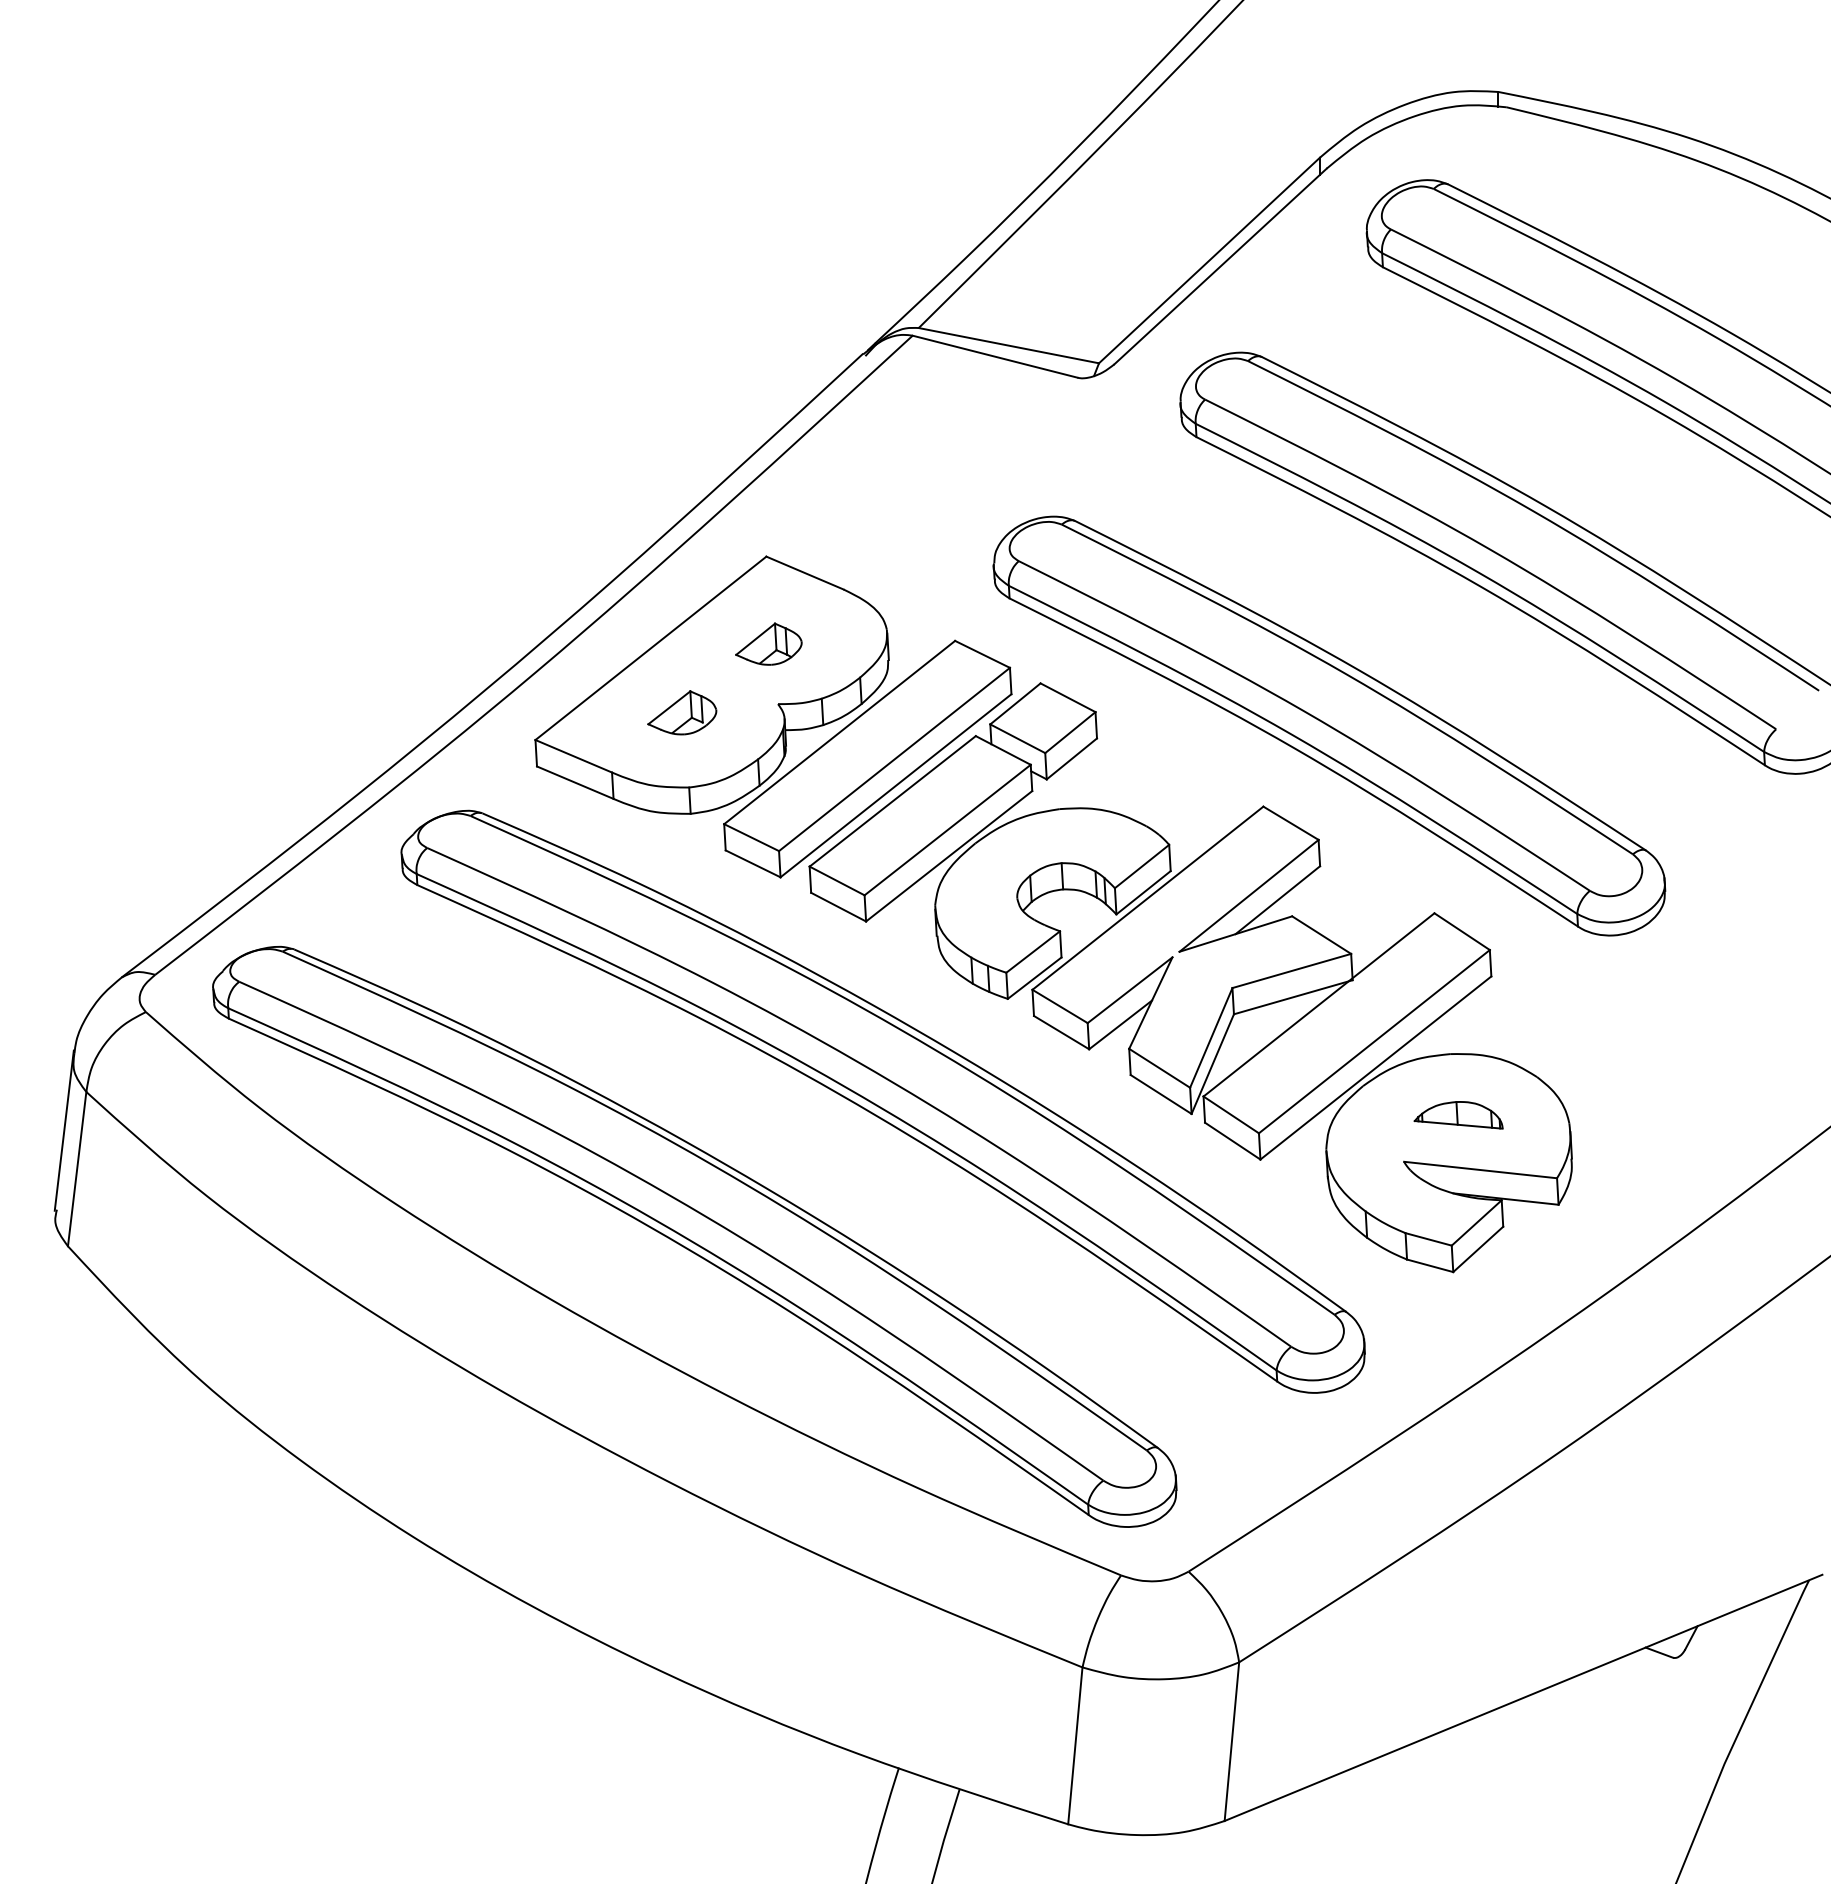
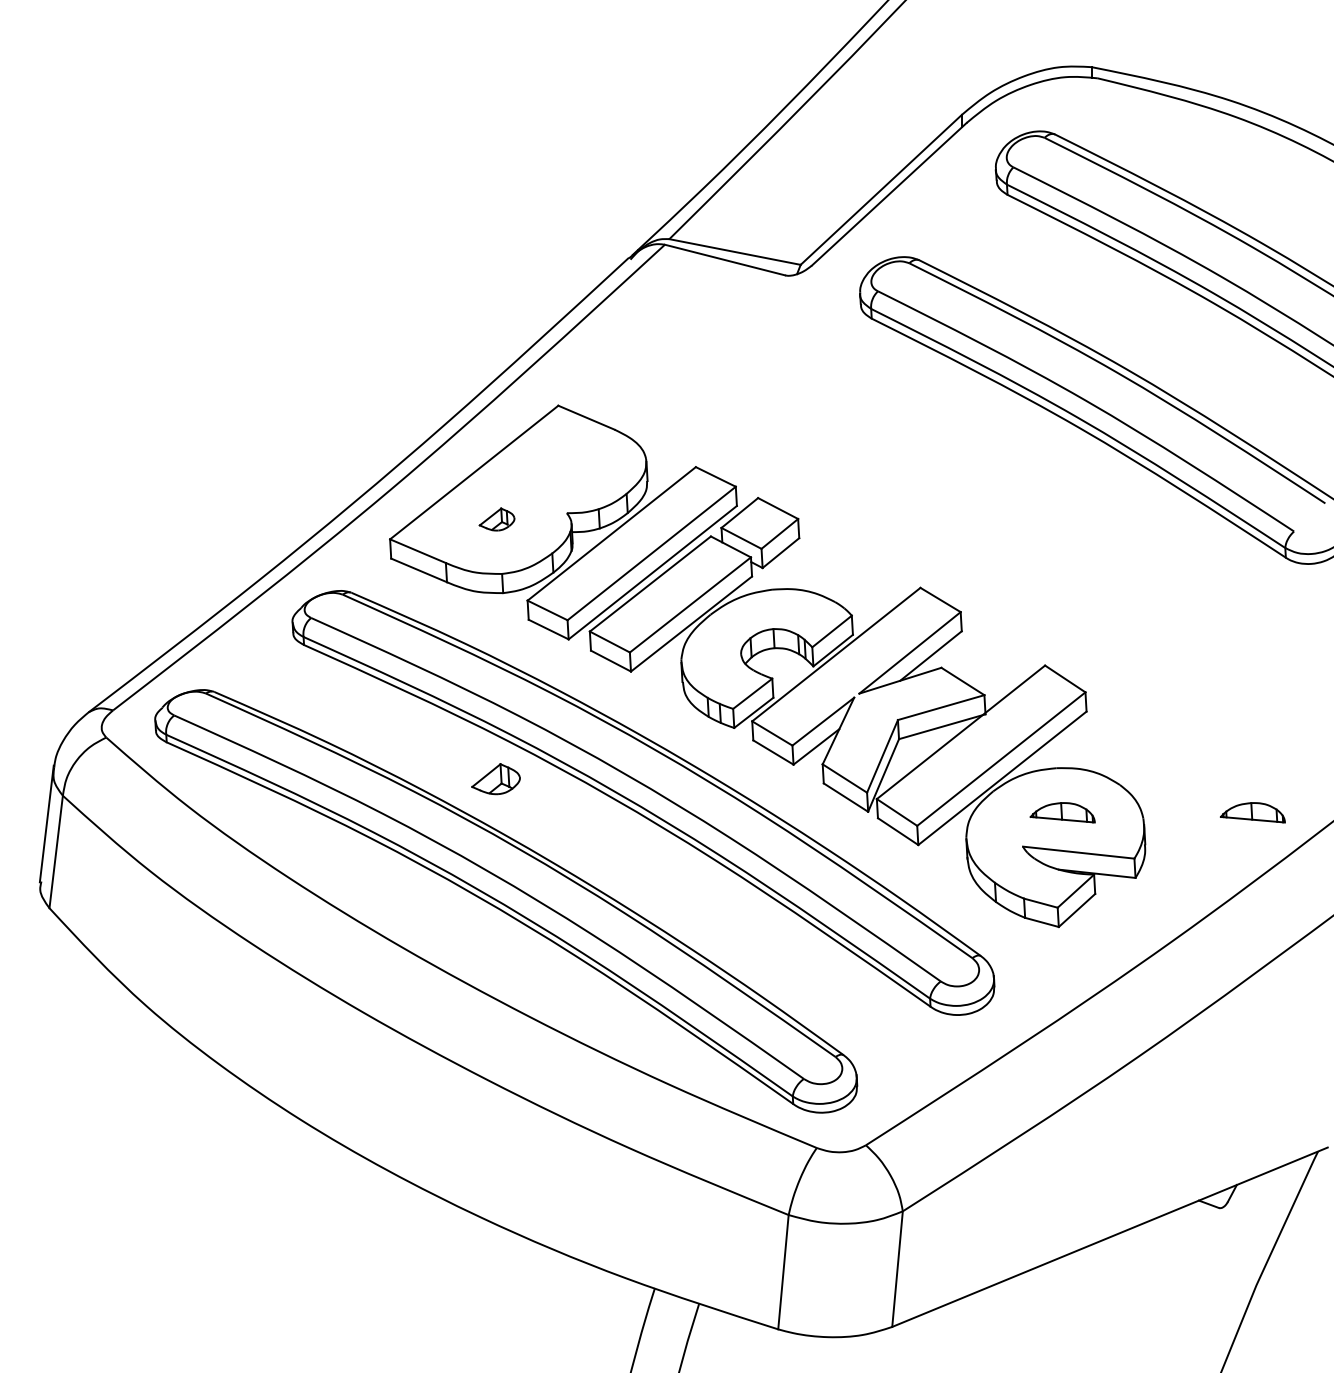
part: (768, 643) -> (495, 778), moved
part: (682, 712) -> (497, 519), size x0.7
part: (1329, 725) -> (968, 528), removed
part: (1719, 1115) -> (1252, 812), added

